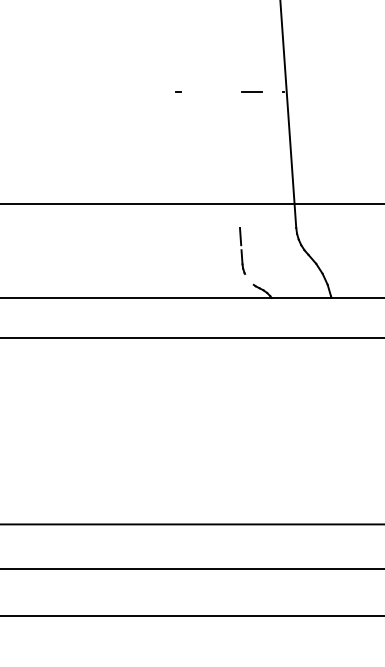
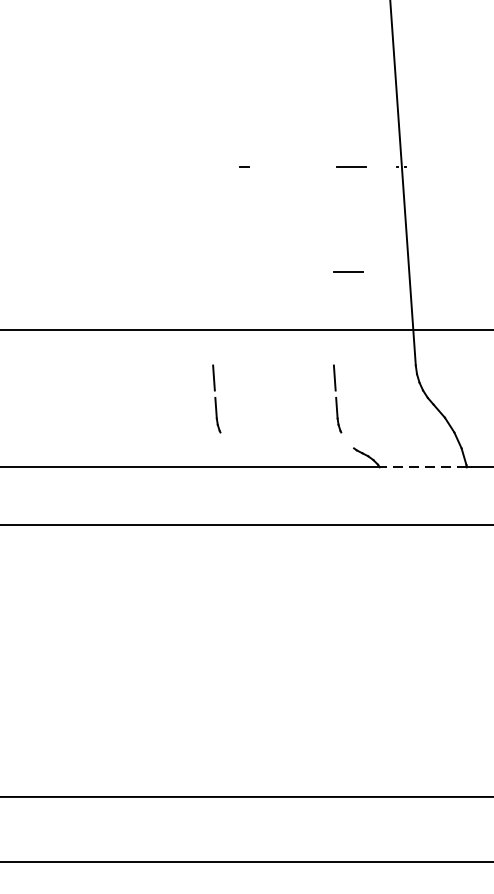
line: (249, 163) -> (347, 271), added
part: (159, 250) -> (216, 398), added
line: (301, 297) -> (423, 466), solid -> dashed

